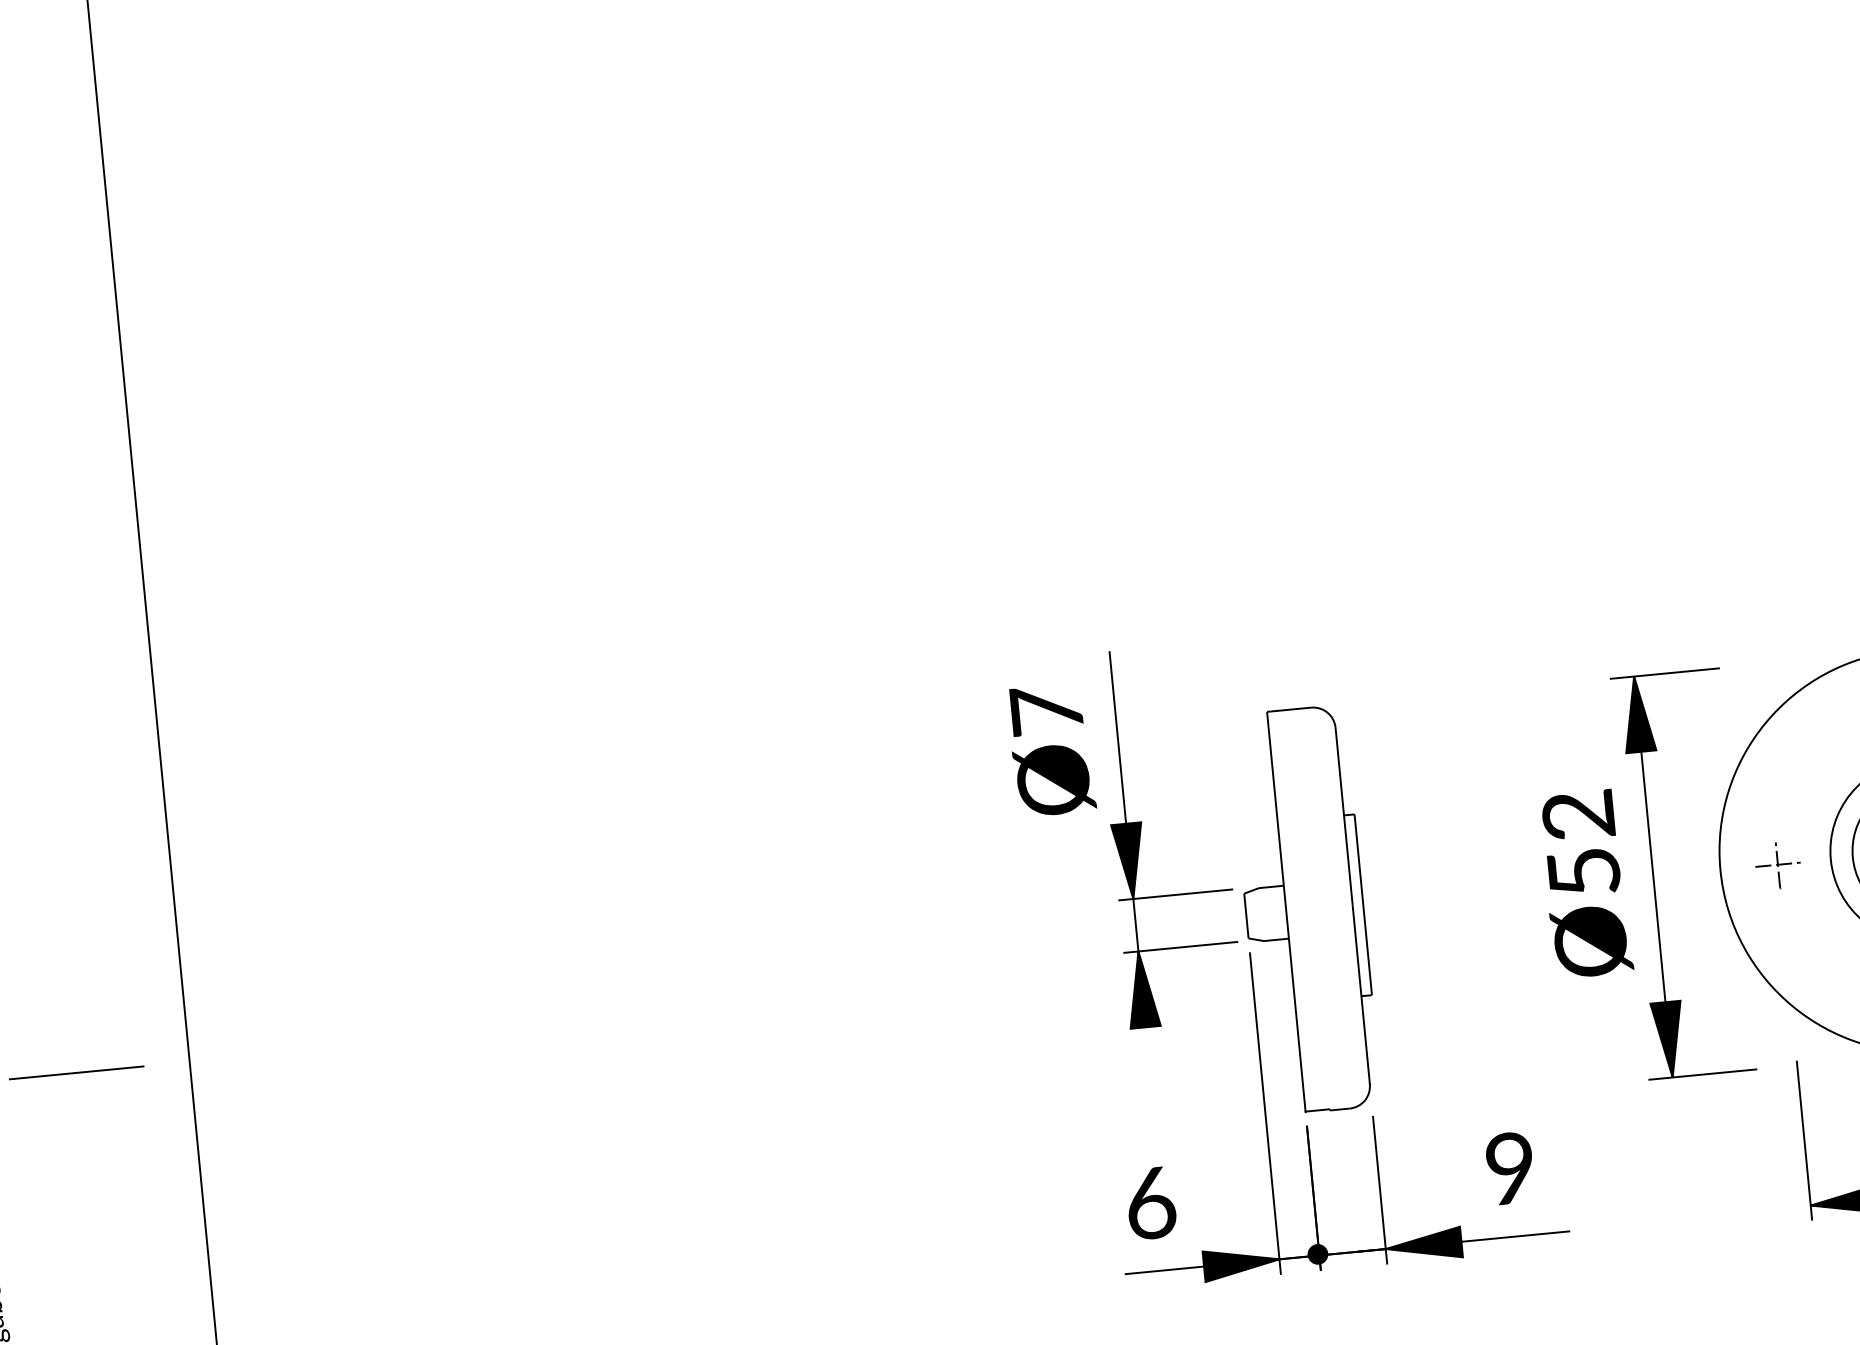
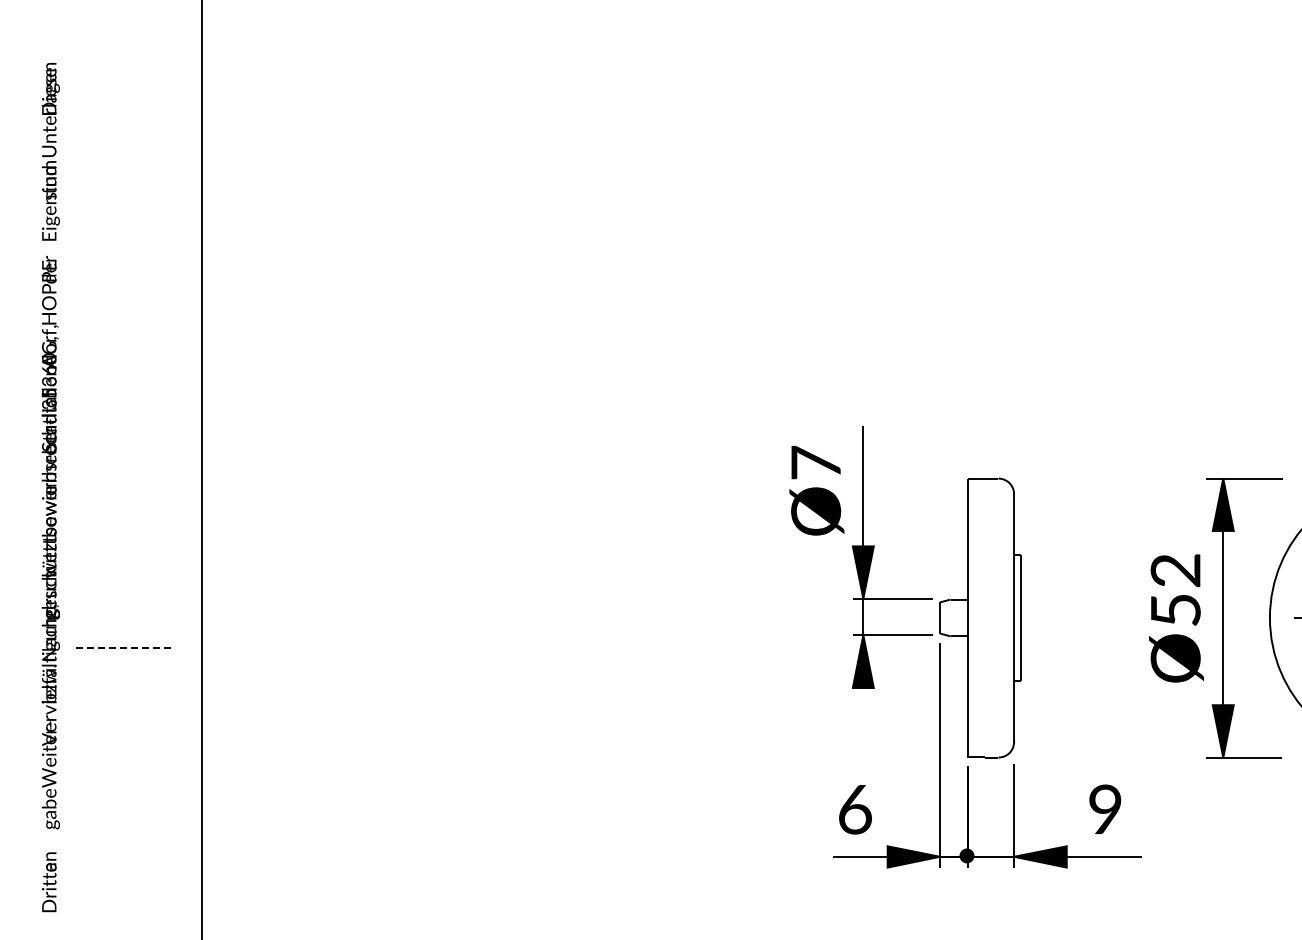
line: (76, 1072) -> (123, 648), solid -> dashed

